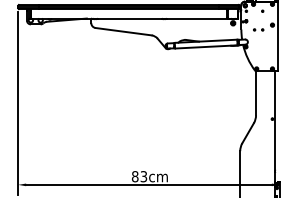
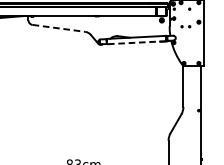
line: (124, 31) -> (59, 28), solid -> dashed
line: (206, 46) -> (136, 42), solid -> dashed

